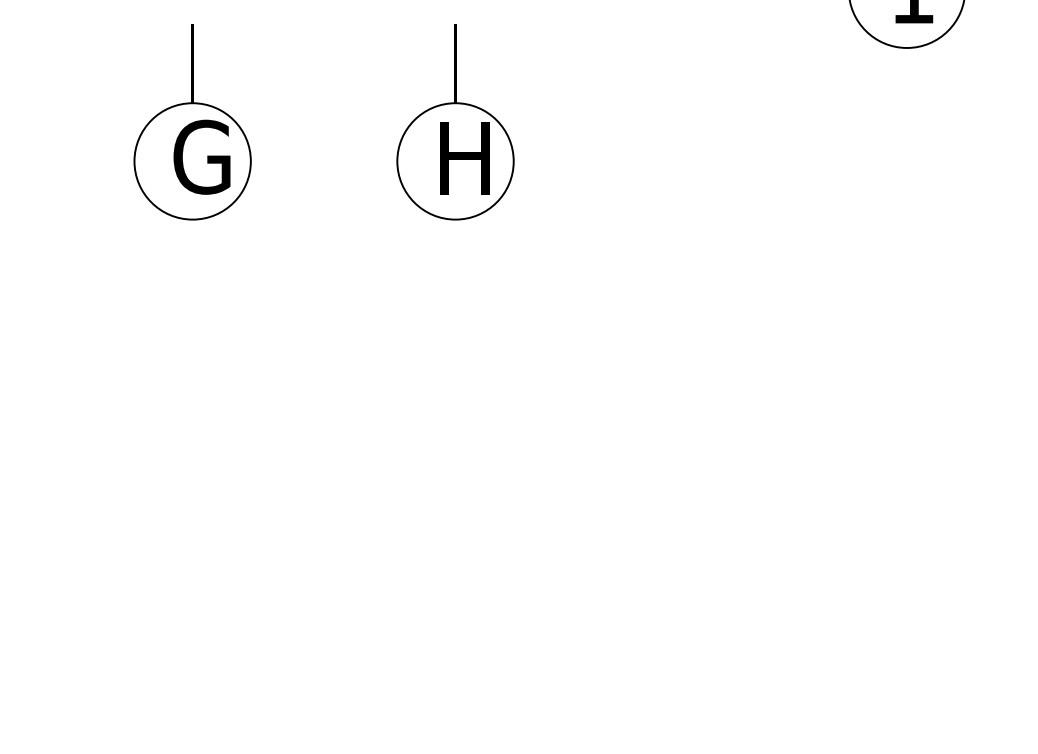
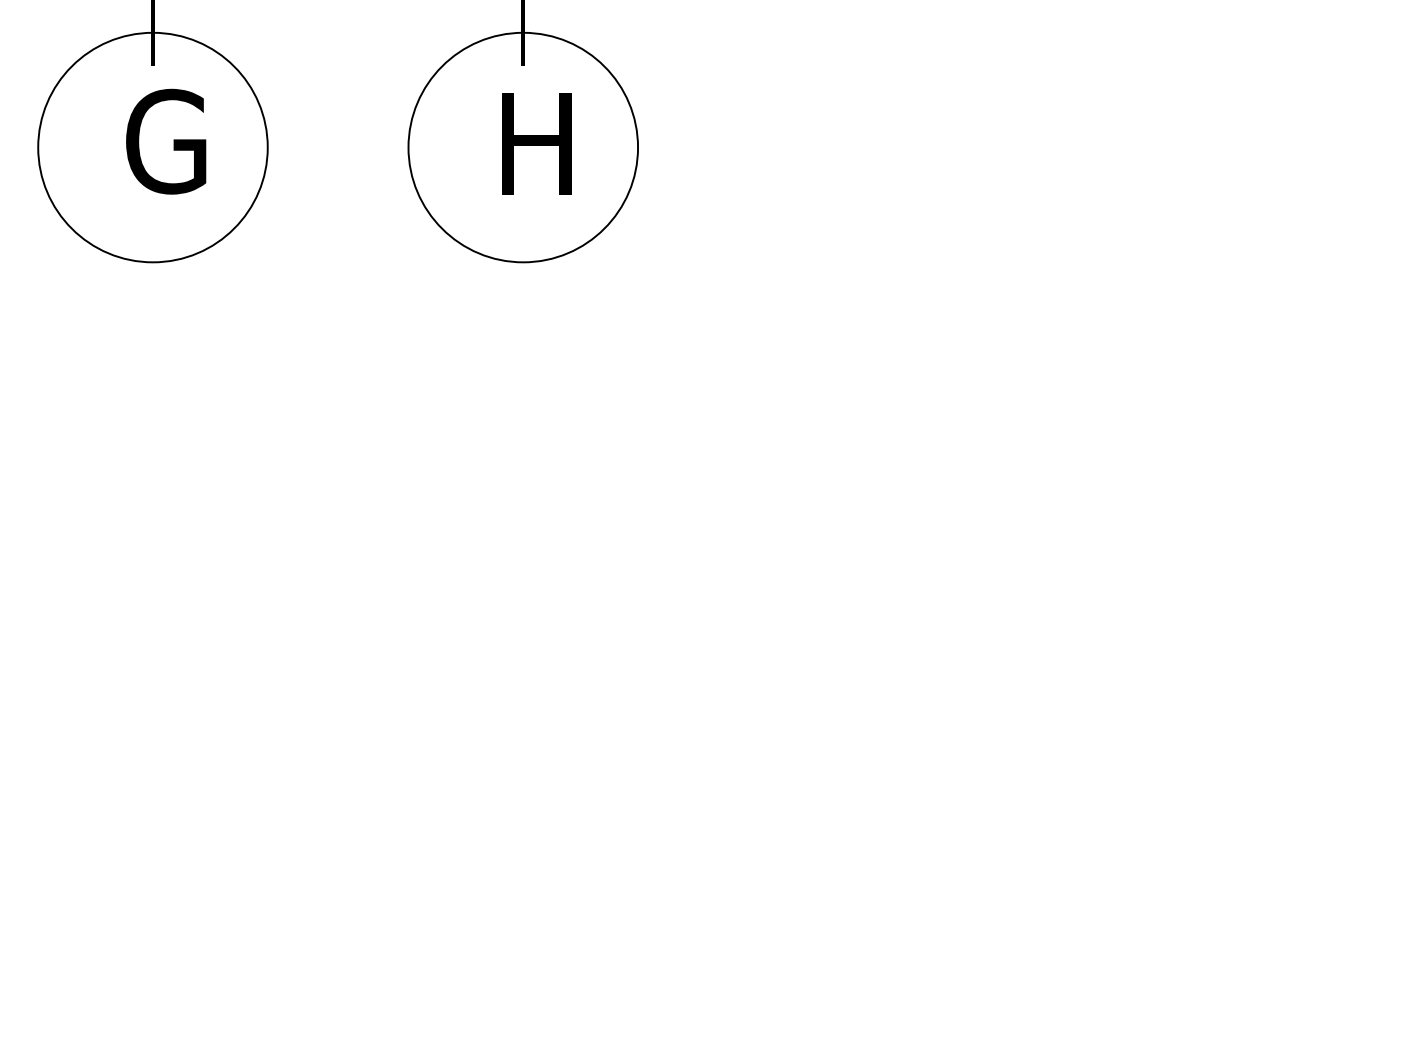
circle: (192, 161) -> (152, 147), size x1.4
circle: (455, 161) -> (523, 147), size x1.4

